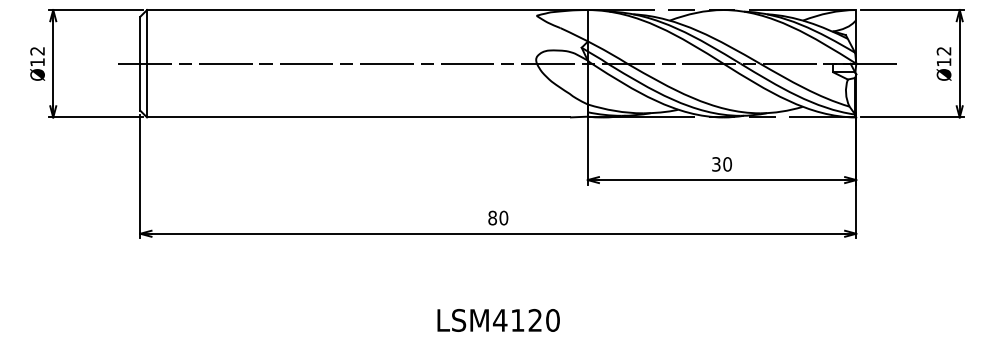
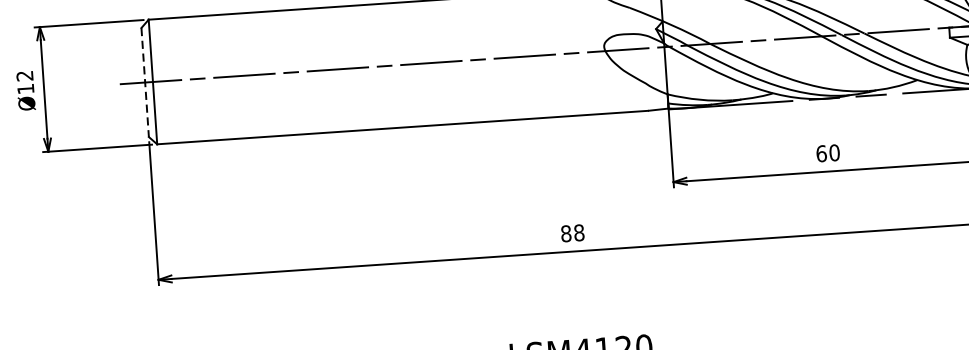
line: (140, 63) -> (145, 82), solid -> dashed
text: (716, 164) -> (821, 153), 30 -> 60
text: (503, 218) -> (578, 233), 80 -> 88

